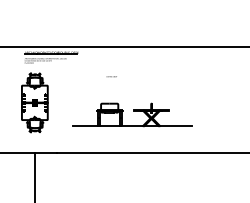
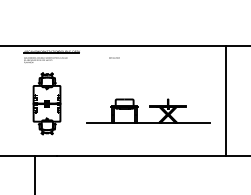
text: (111, 76) -> (114, 57), moved
line: (218, 100) -> (225, 101), added
part: (34, 102) -> (46, 103), moved
part: (132, 114) -> (148, 110), moved

